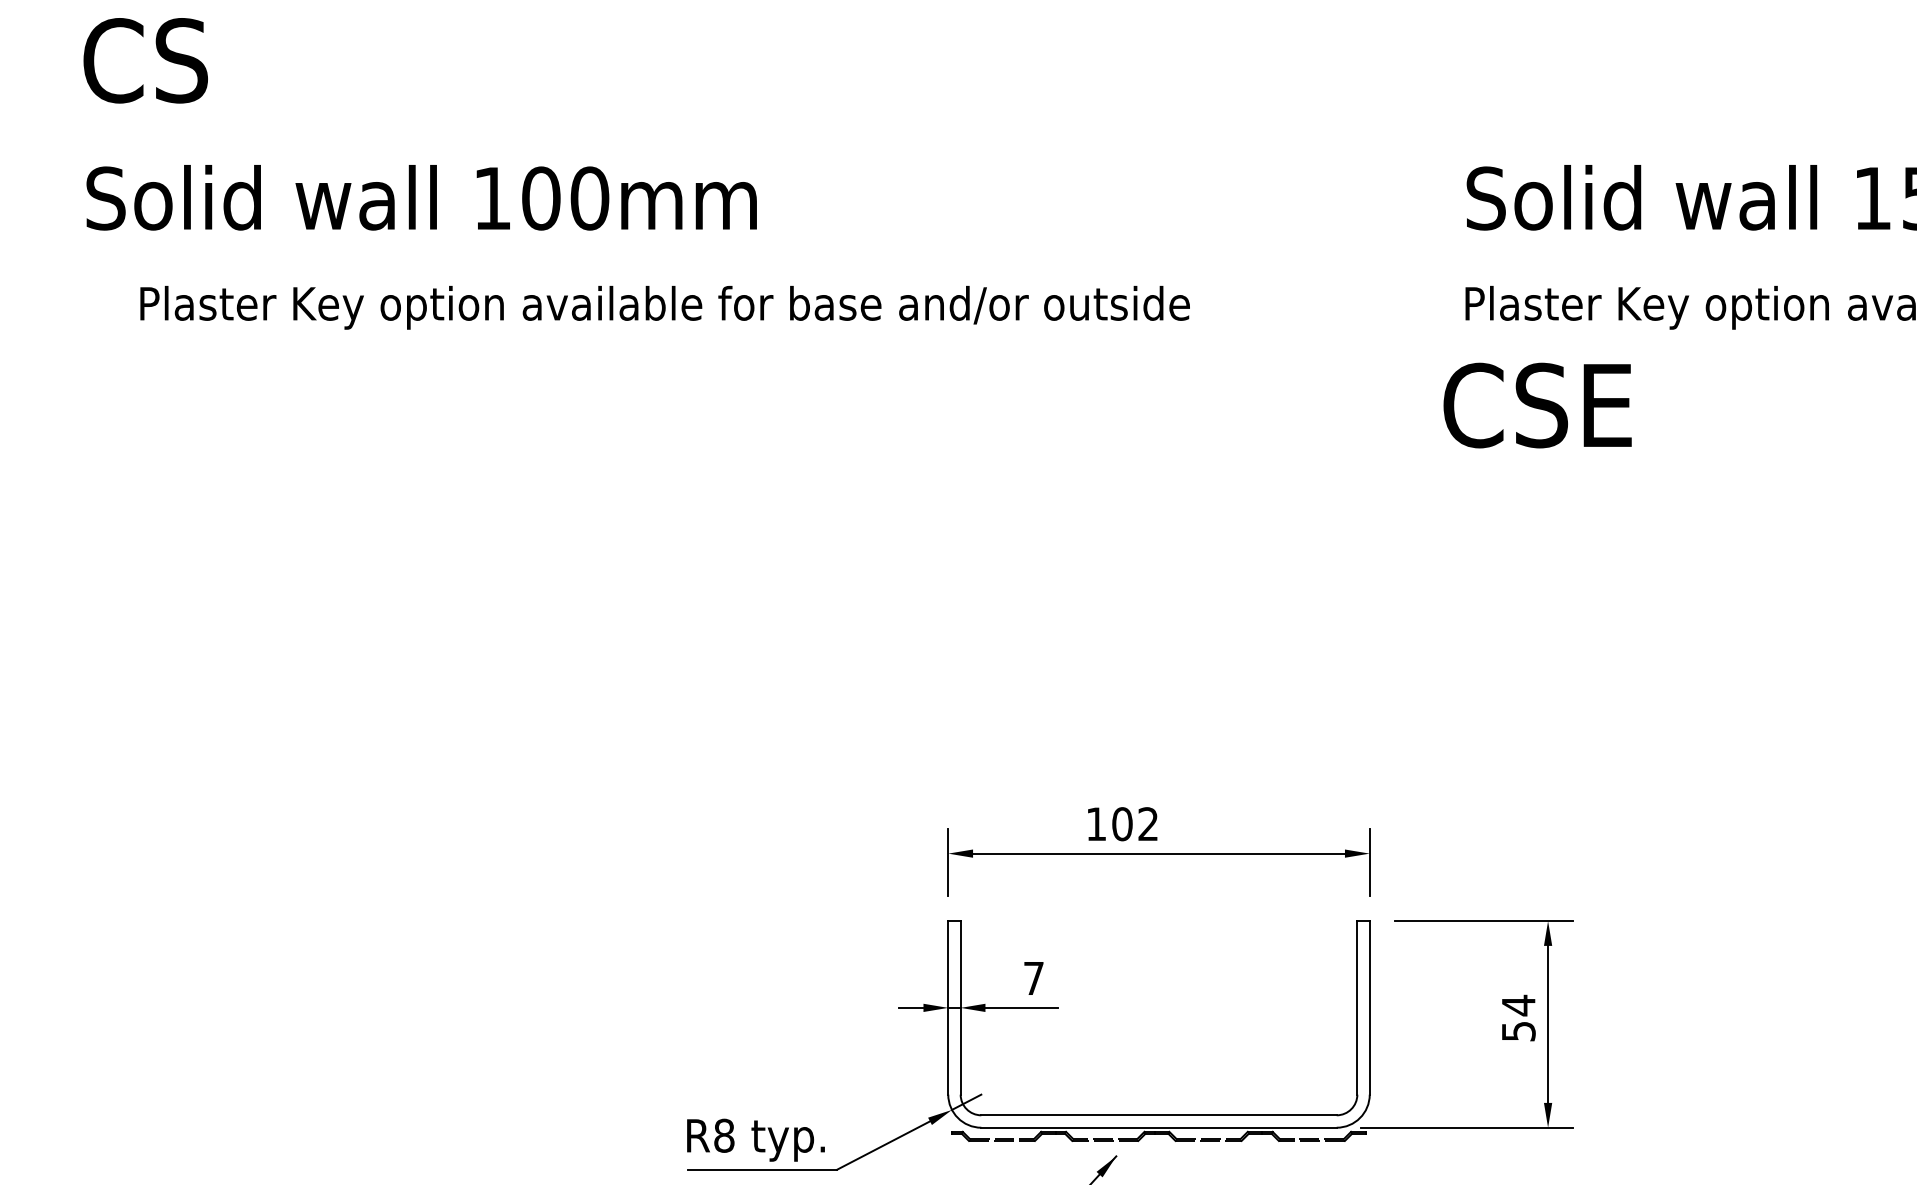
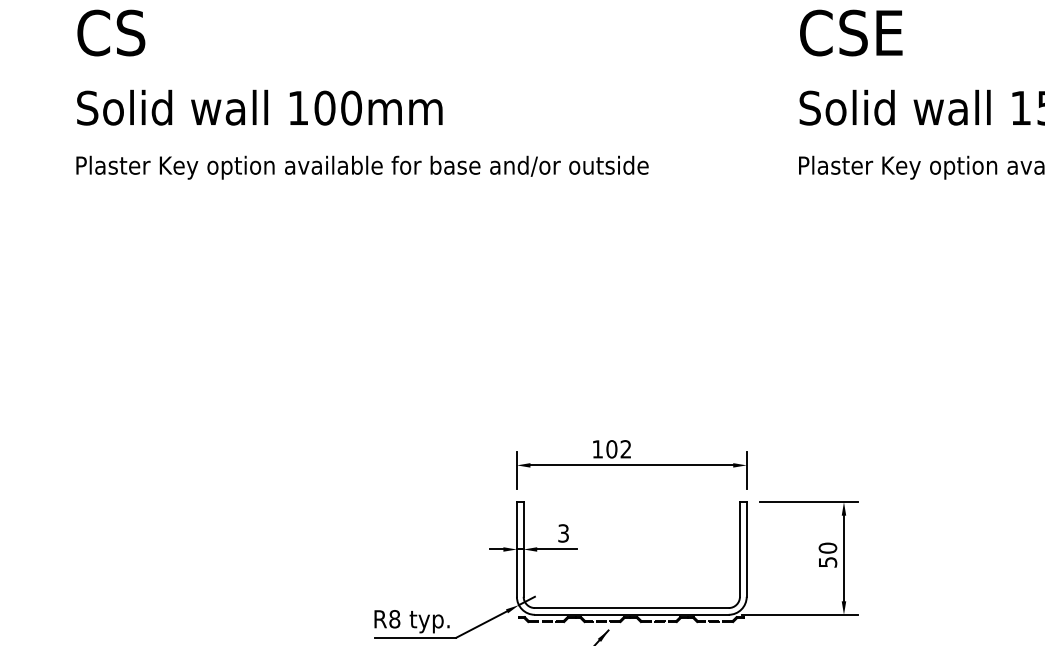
text: (146, 59) -> (111, 32), moved
text: (421, 197) -> (259, 107), moved
text: (1538, 404) -> (851, 32), moved
text: (1033, 978) -> (563, 533), 7 -> 3
text: (1517, 1006) -> (827, 548), 54 -> 50

